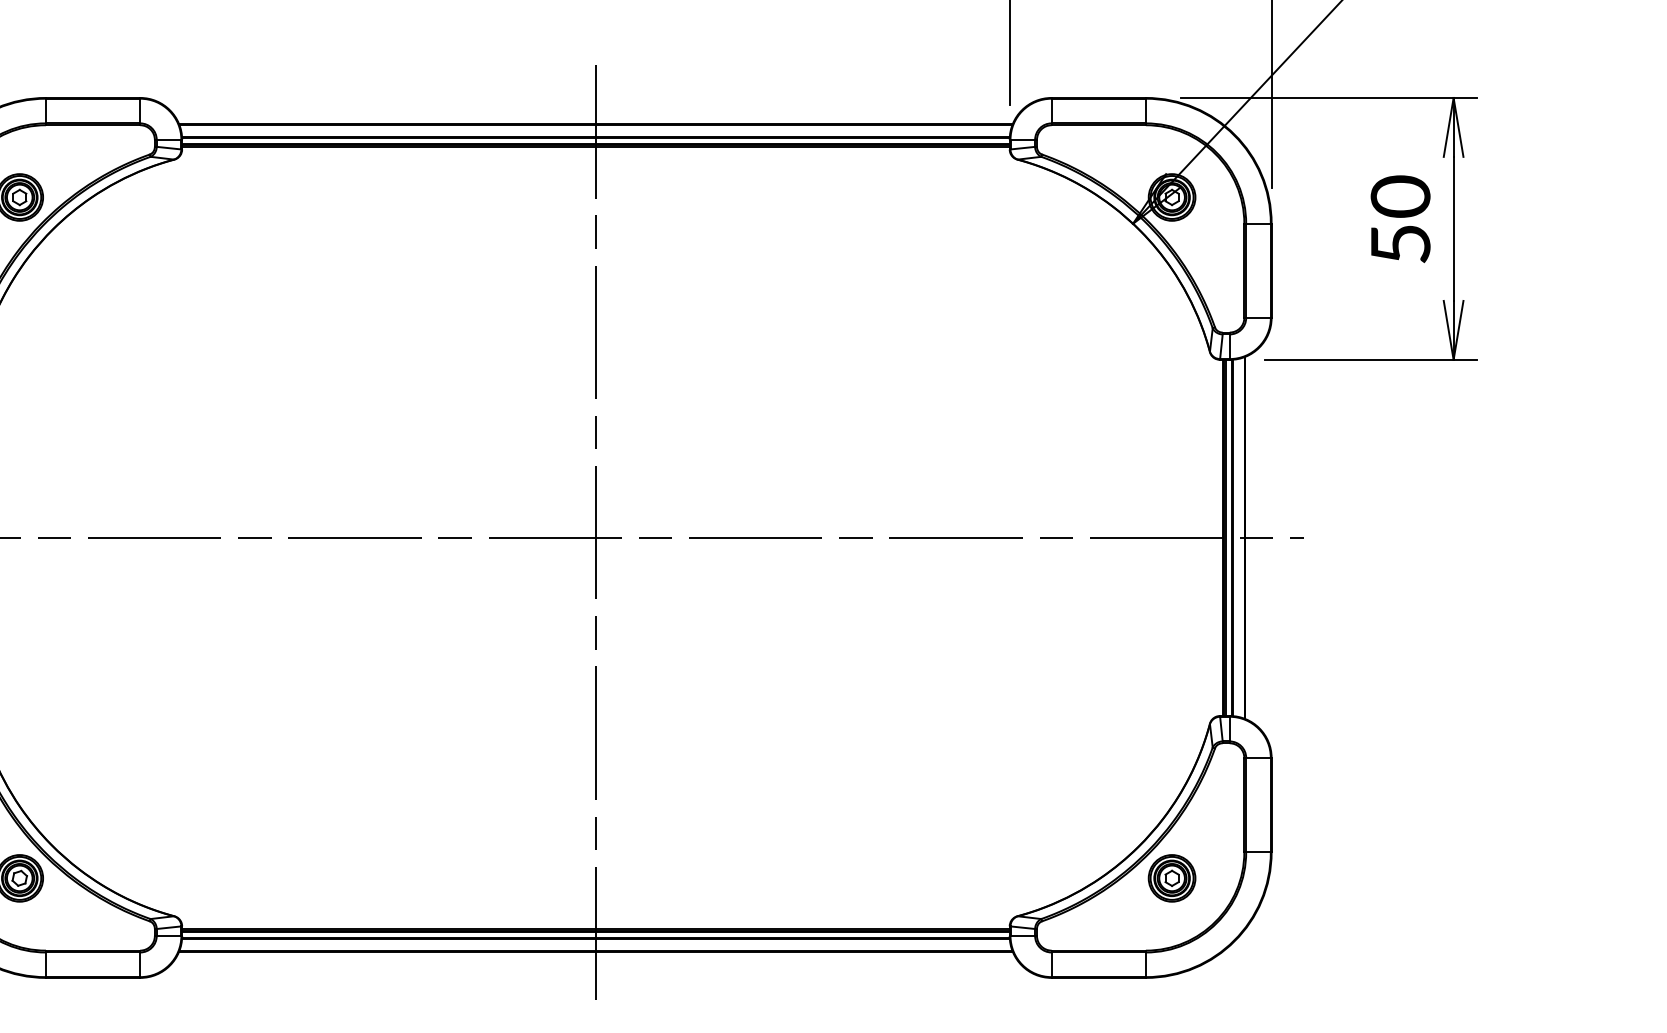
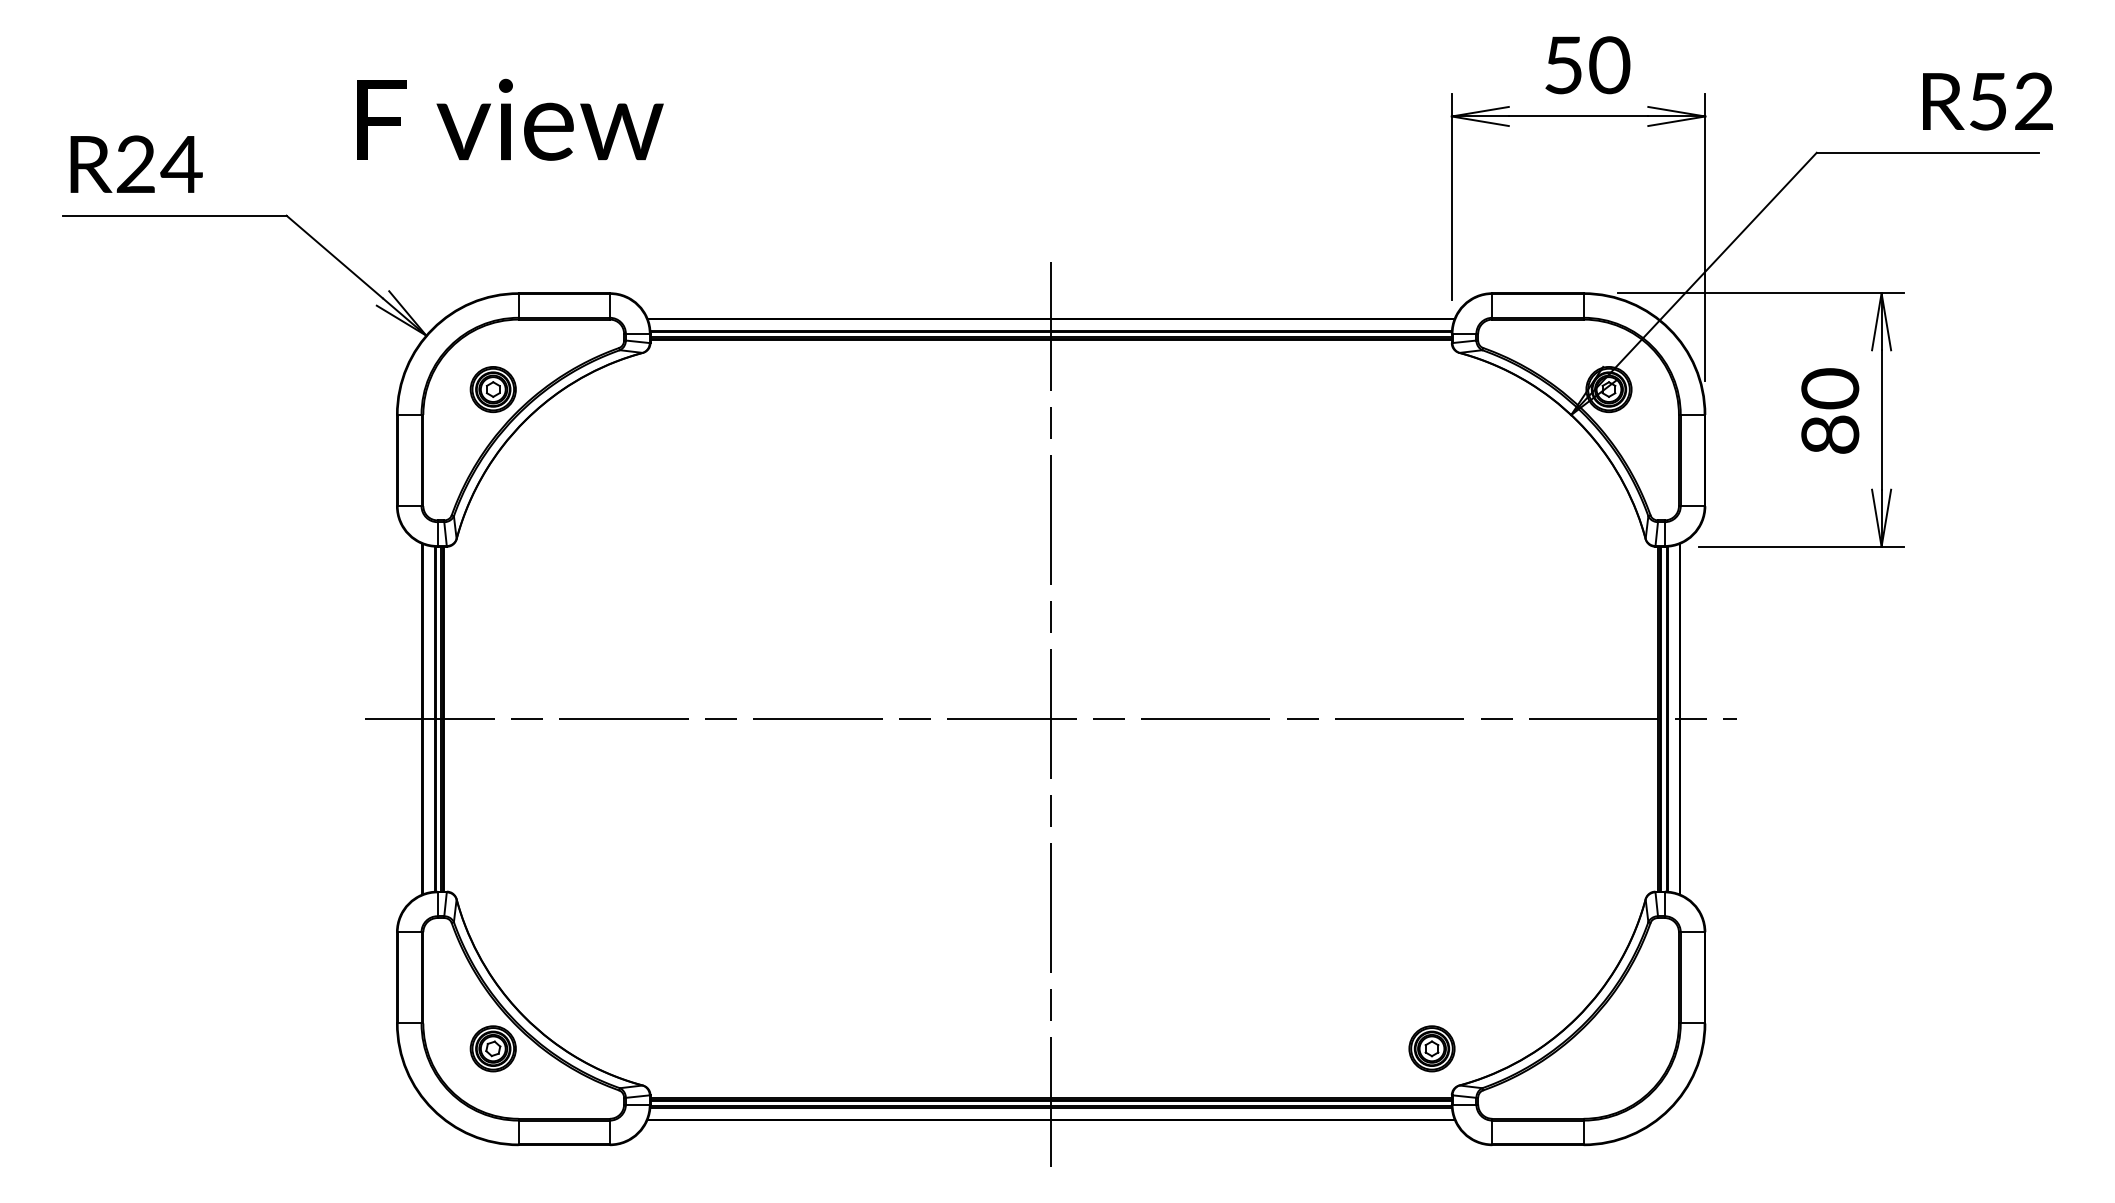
text: (1400, 243) -> (1830, 434), 50 -> 80
part: (1171, 878) -> (1431, 1048), moved

